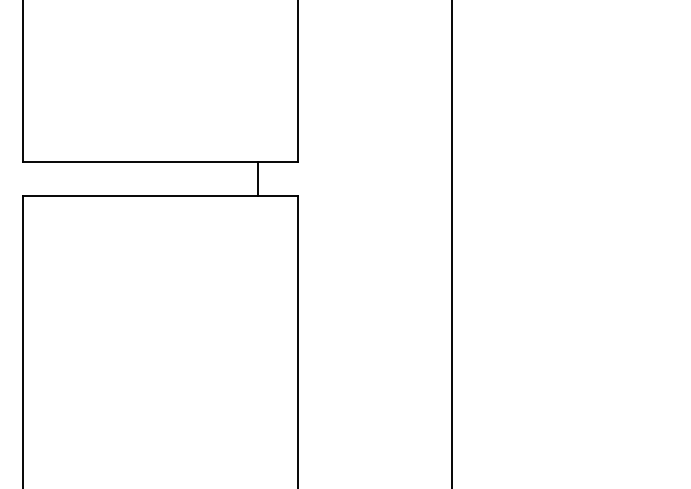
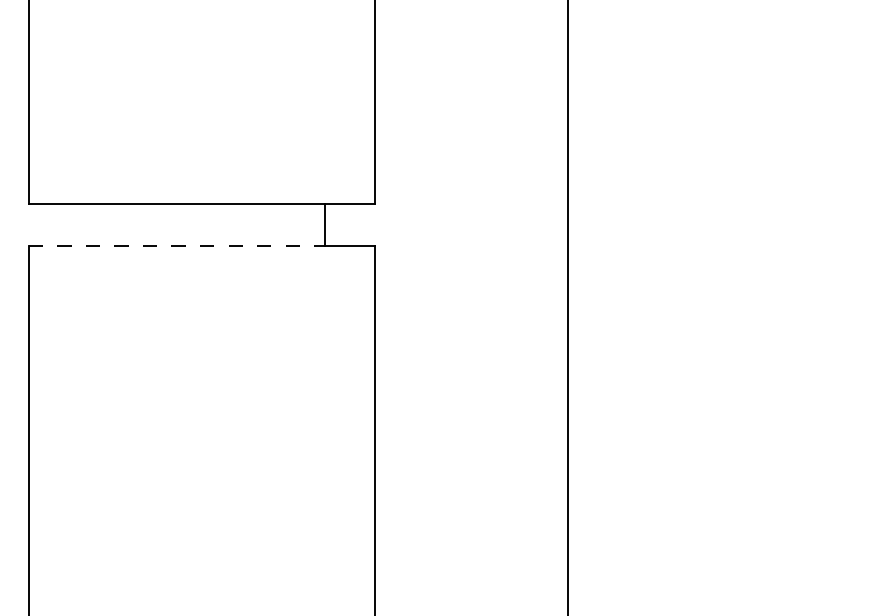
line: (140, 195) -> (177, 246), solid -> dashed

